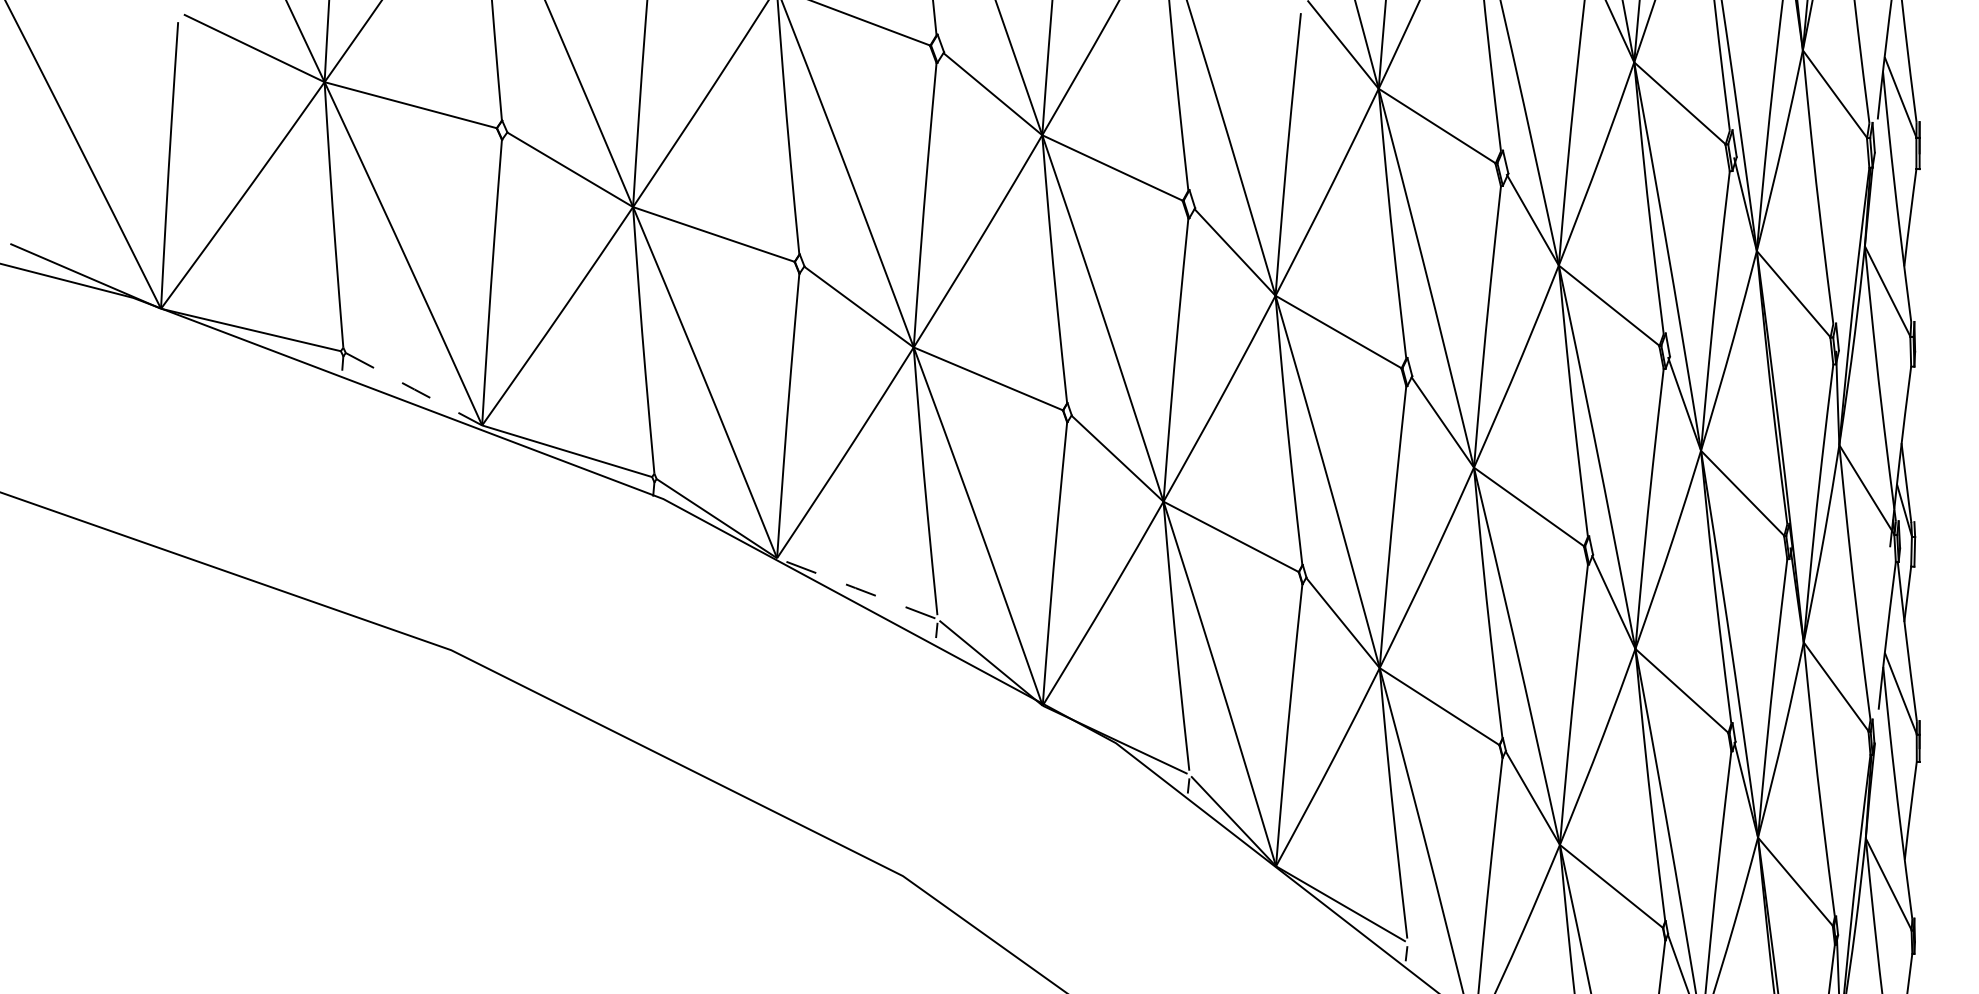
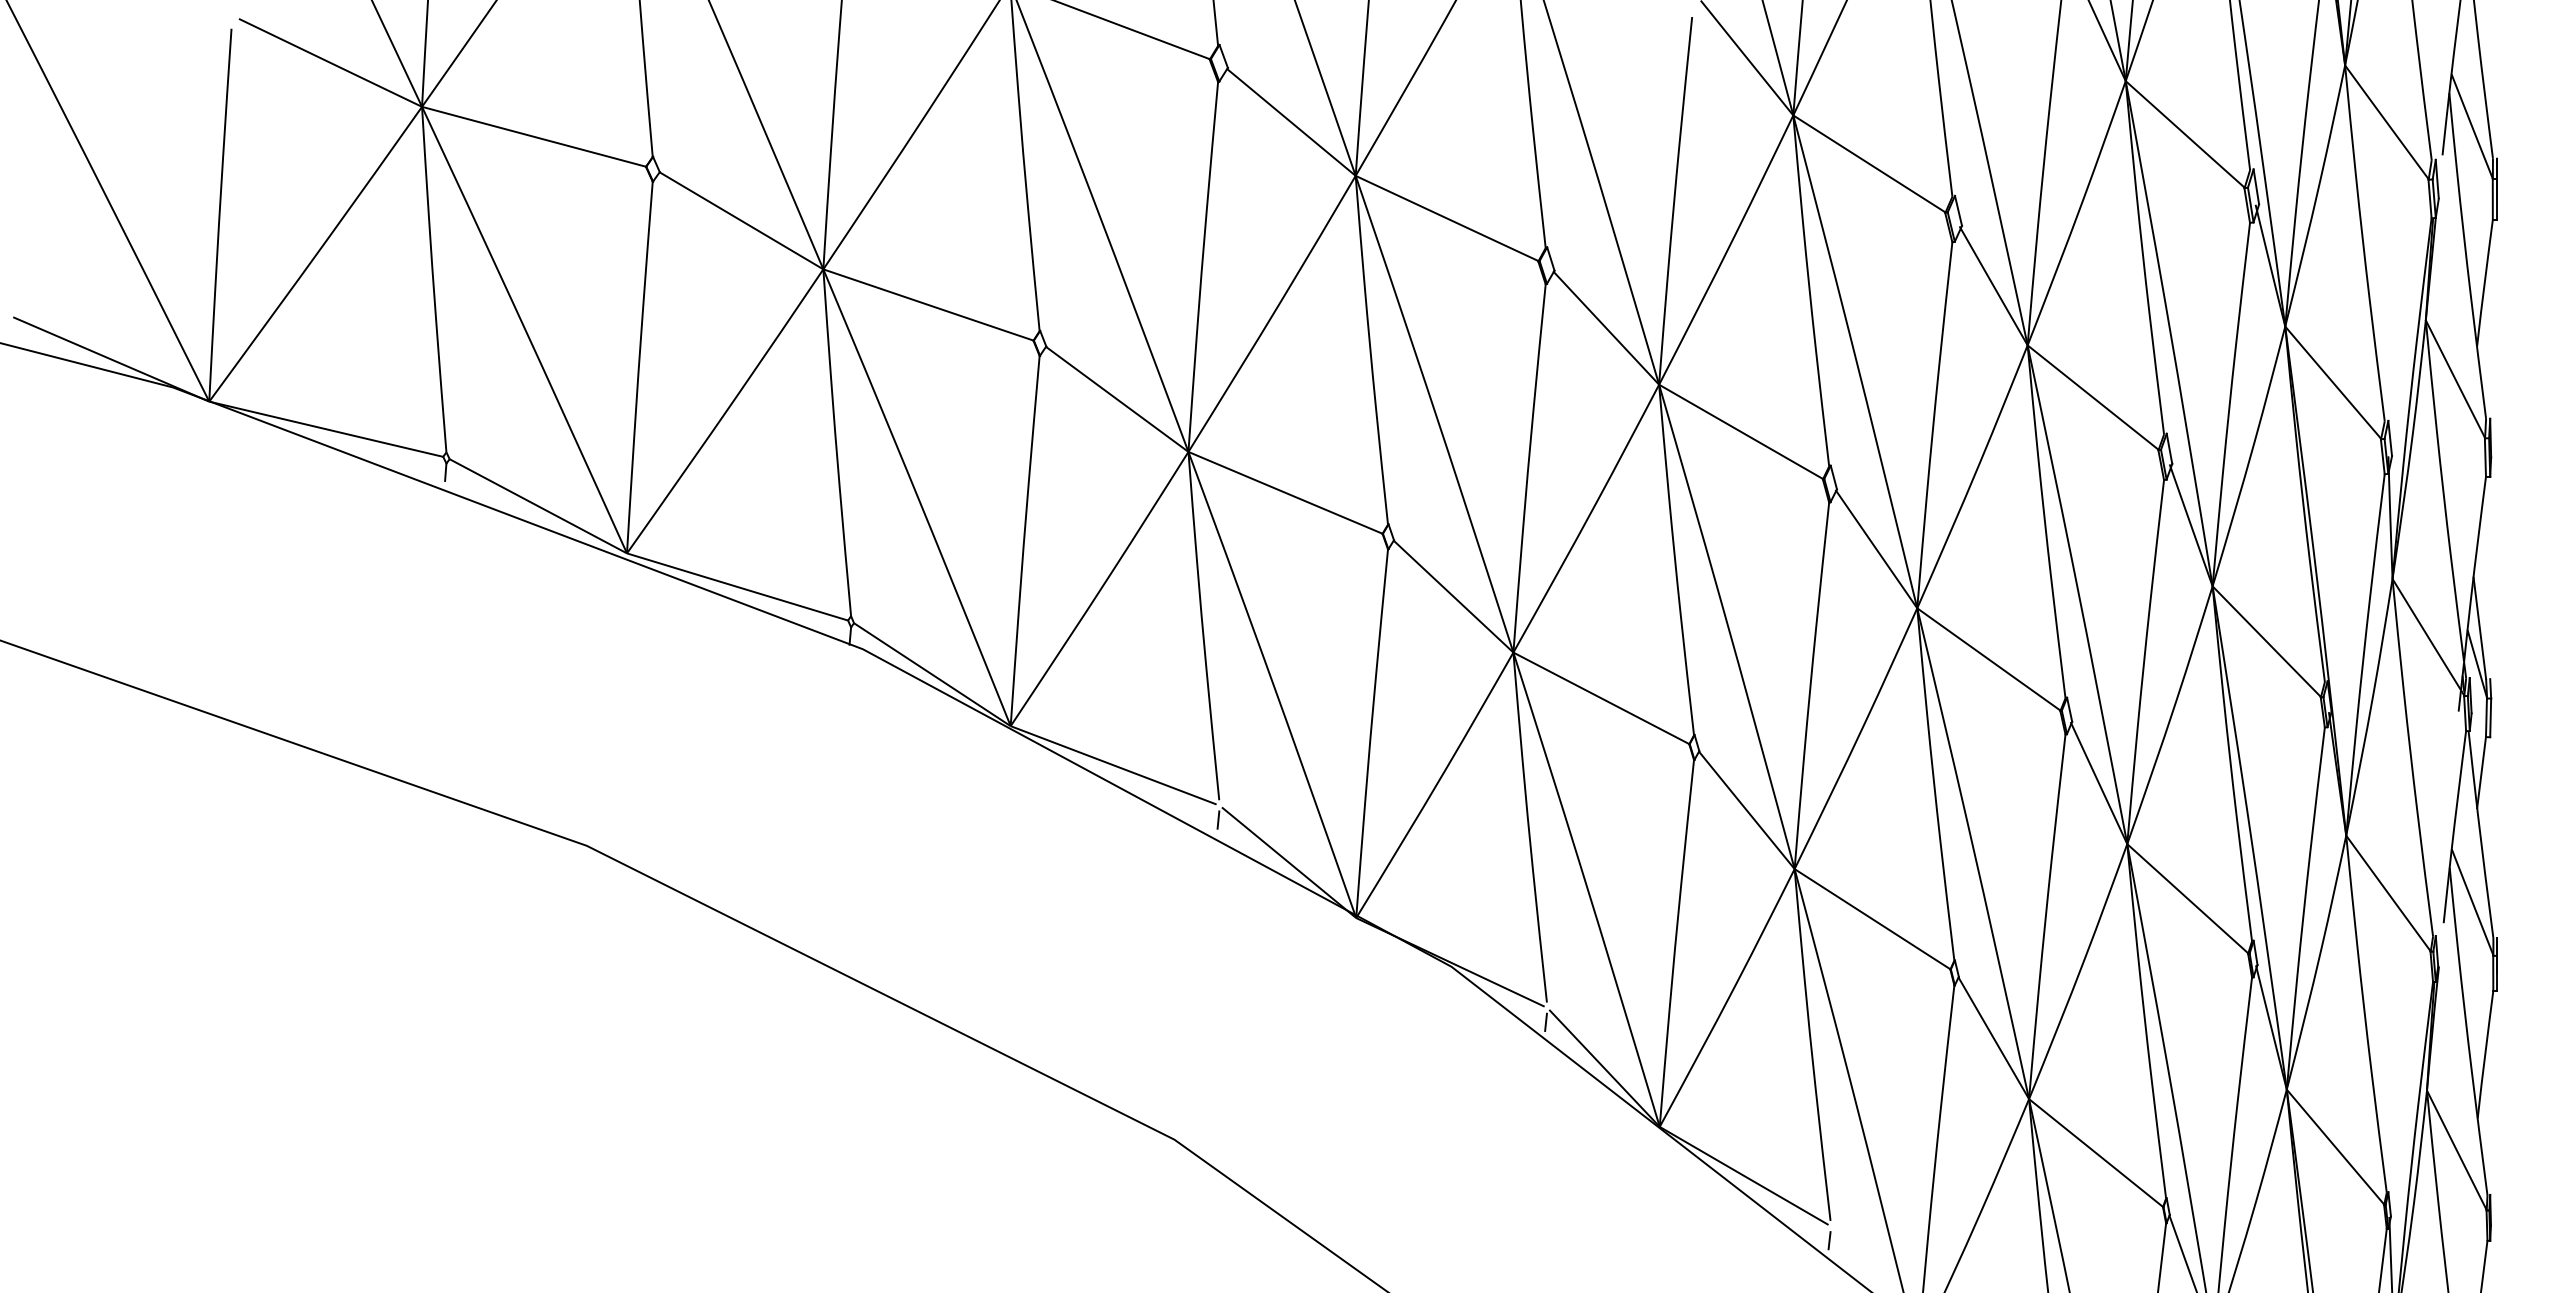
line: (414, 389) -> (538, 506), dashed -> solid
line: (855, 588) -> (1112, 765), dashed -> solid

